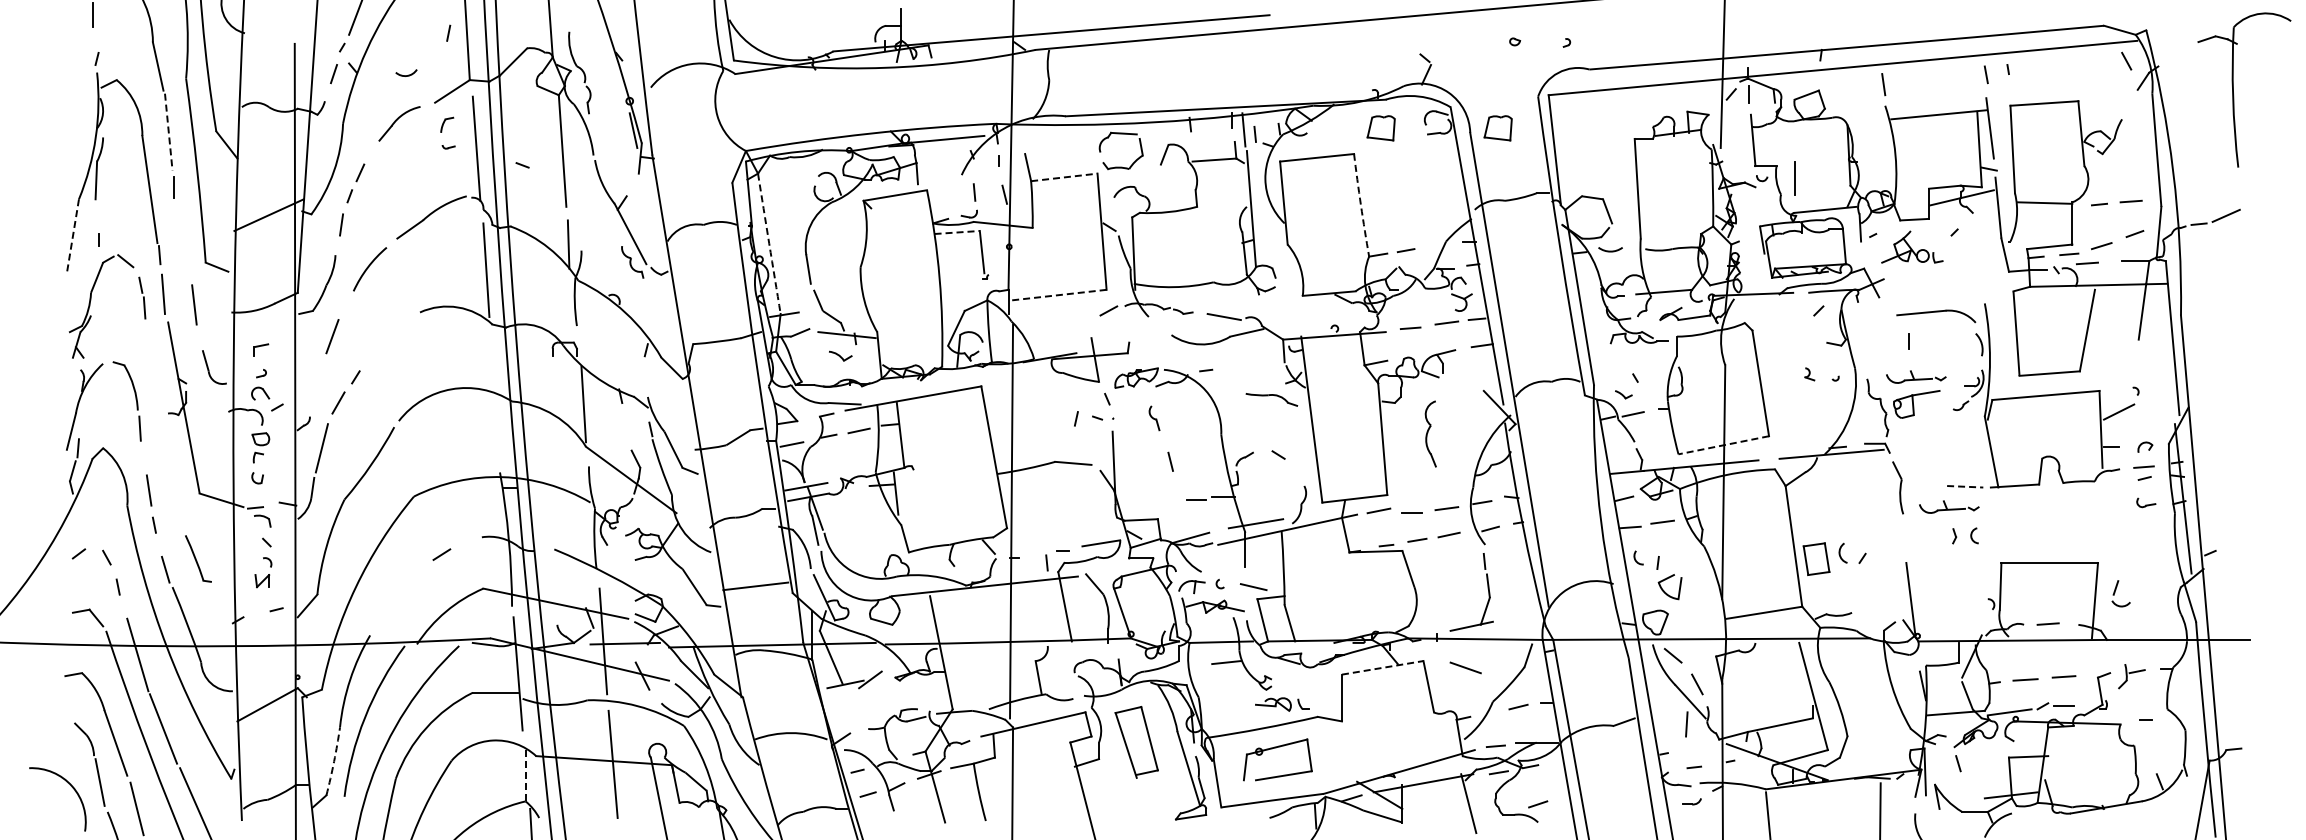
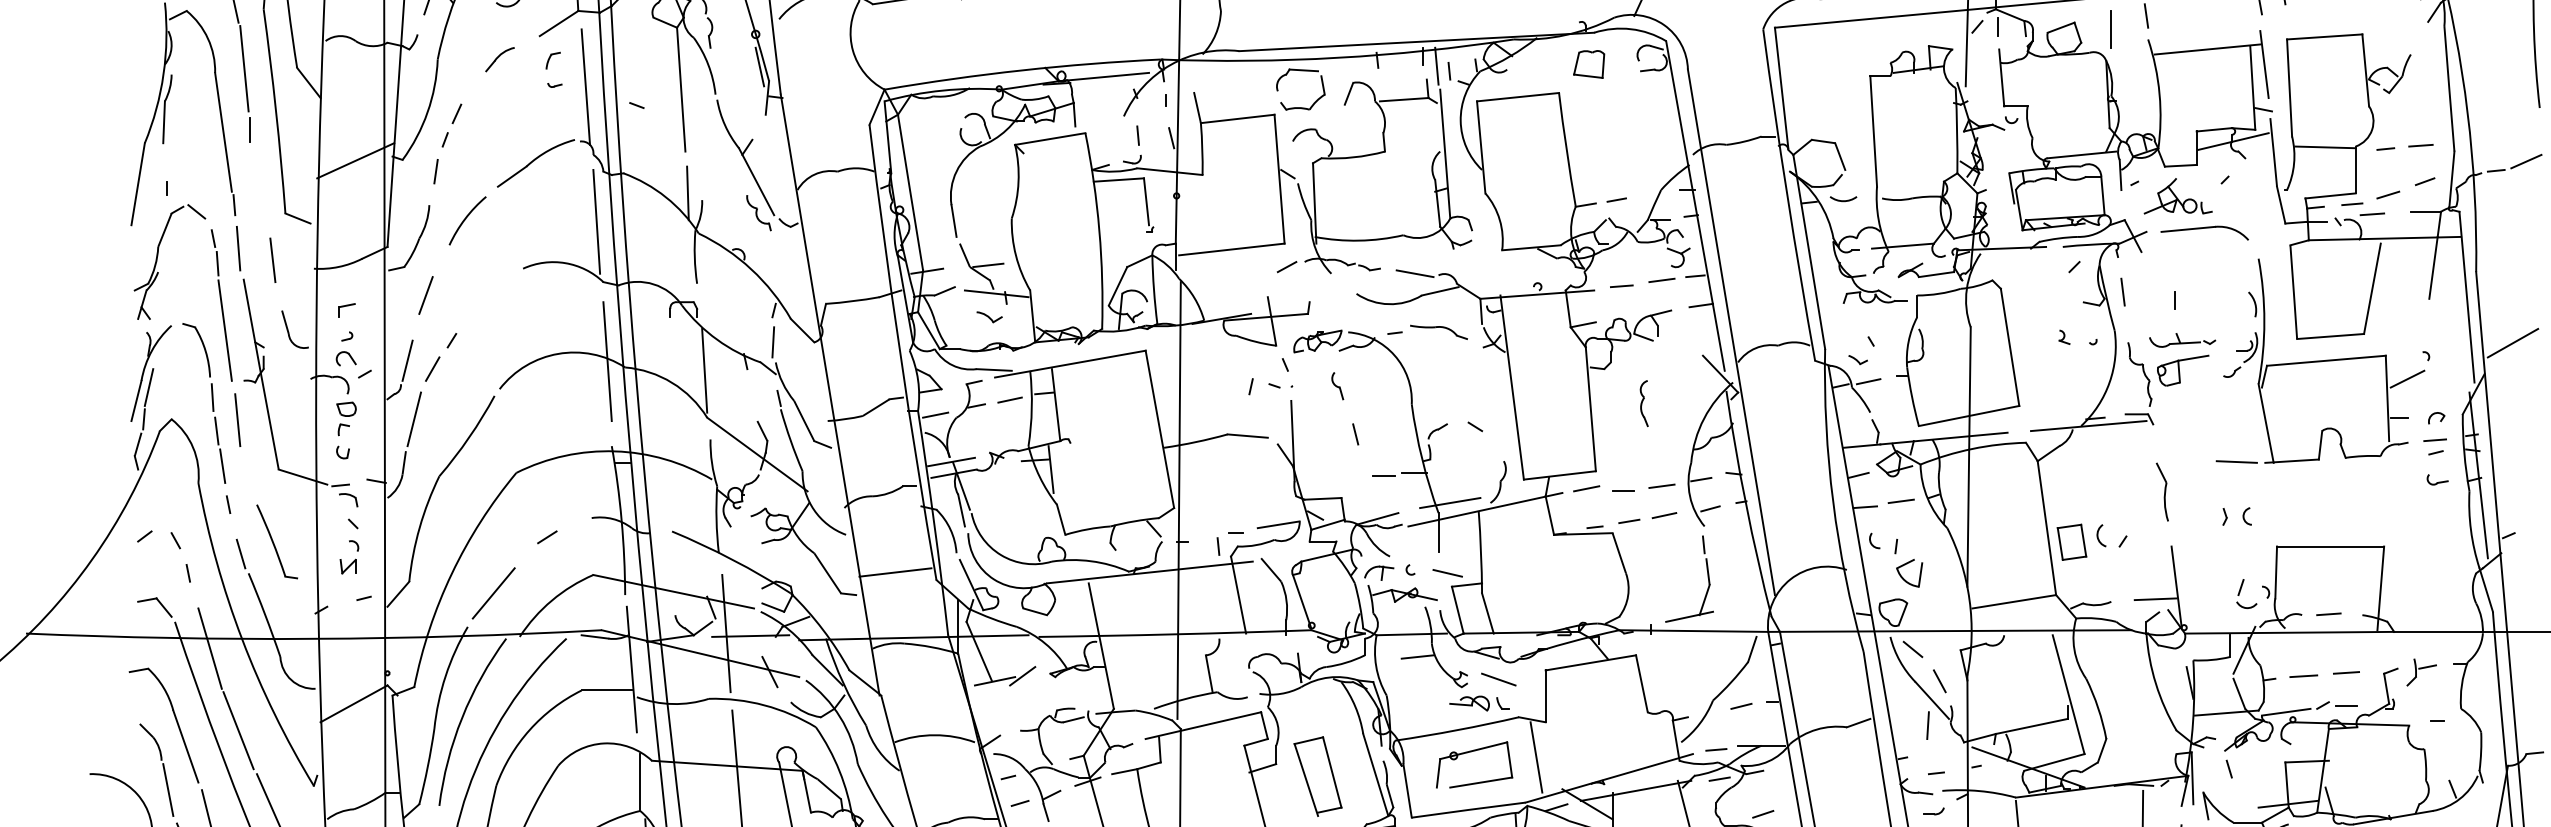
part: (398, 123) -> (499, 59), size x0.62
part: (1497, 128) -> (1718, 64), removed
line: (168, 132) -> (244, 69), dashed -> solid
line: (1064, 177) -> (1237, 119), dashed -> solid
line: (1794, 178) -> (2110, 29), moved
arc: (1360, 205) -> (1566, 150), dashed -> solid
line: (957, 232) -> (1119, 180), dashed -> solid
line: (72, 236) -> (137, 184), dashed -> solid
arc: (769, 243) -> (910, 192), dashed -> solid
line: (1059, 295) -> (1232, 249), dashed -> solid
line: (839, 308) -> (988, 264), added
part: (1936, 316) -> (2205, 233), moved
line: (1862, 333) -> (2122, 292), added
line: (151, 368) -> (225, 330), added
line: (645, 378) -> (773, 341), added
line: (2213, 379) -> (2512, 343), added
line: (315, 395) -> (407, 360), added
line: (495, 395) -> (606, 360), added
part: (1271, 399) -> (1438, 331), moved
line: (82, 419) -> (148, 387), added
part: (1430, 433) -> (1643, 402), size x0.62
line: (1723, 445) -> (1968, 416), dashed -> solid
line: (162, 448) -> (237, 419), added
line: (143, 458) -> (216, 430), added
line: (1965, 486) -> (2237, 461), dashed -> solid
part: (1897, 487) -> (2161, 491), moved
part: (1949, 506) -> (2219, 483), removed
part: (198, 558) -> (277, 541), size x1.43
part: (2120, 593) -> (2246, 593), moved
line: (393, 604) -> (493, 592), added
line: (1891, 610) -> (2155, 599), added
line: (1383, 667) -> (1591, 662), dashed -> solid
line: (1465, 667) -> (1498, 679), moved
part: (1136, 742) -> (1317, 776), moved
line: (1333, 752) -> (1536, 756), added
arc: (334, 761) -> (428, 766), dashed -> solid
line: (525, 775) -> (640, 782), dashed -> solid

